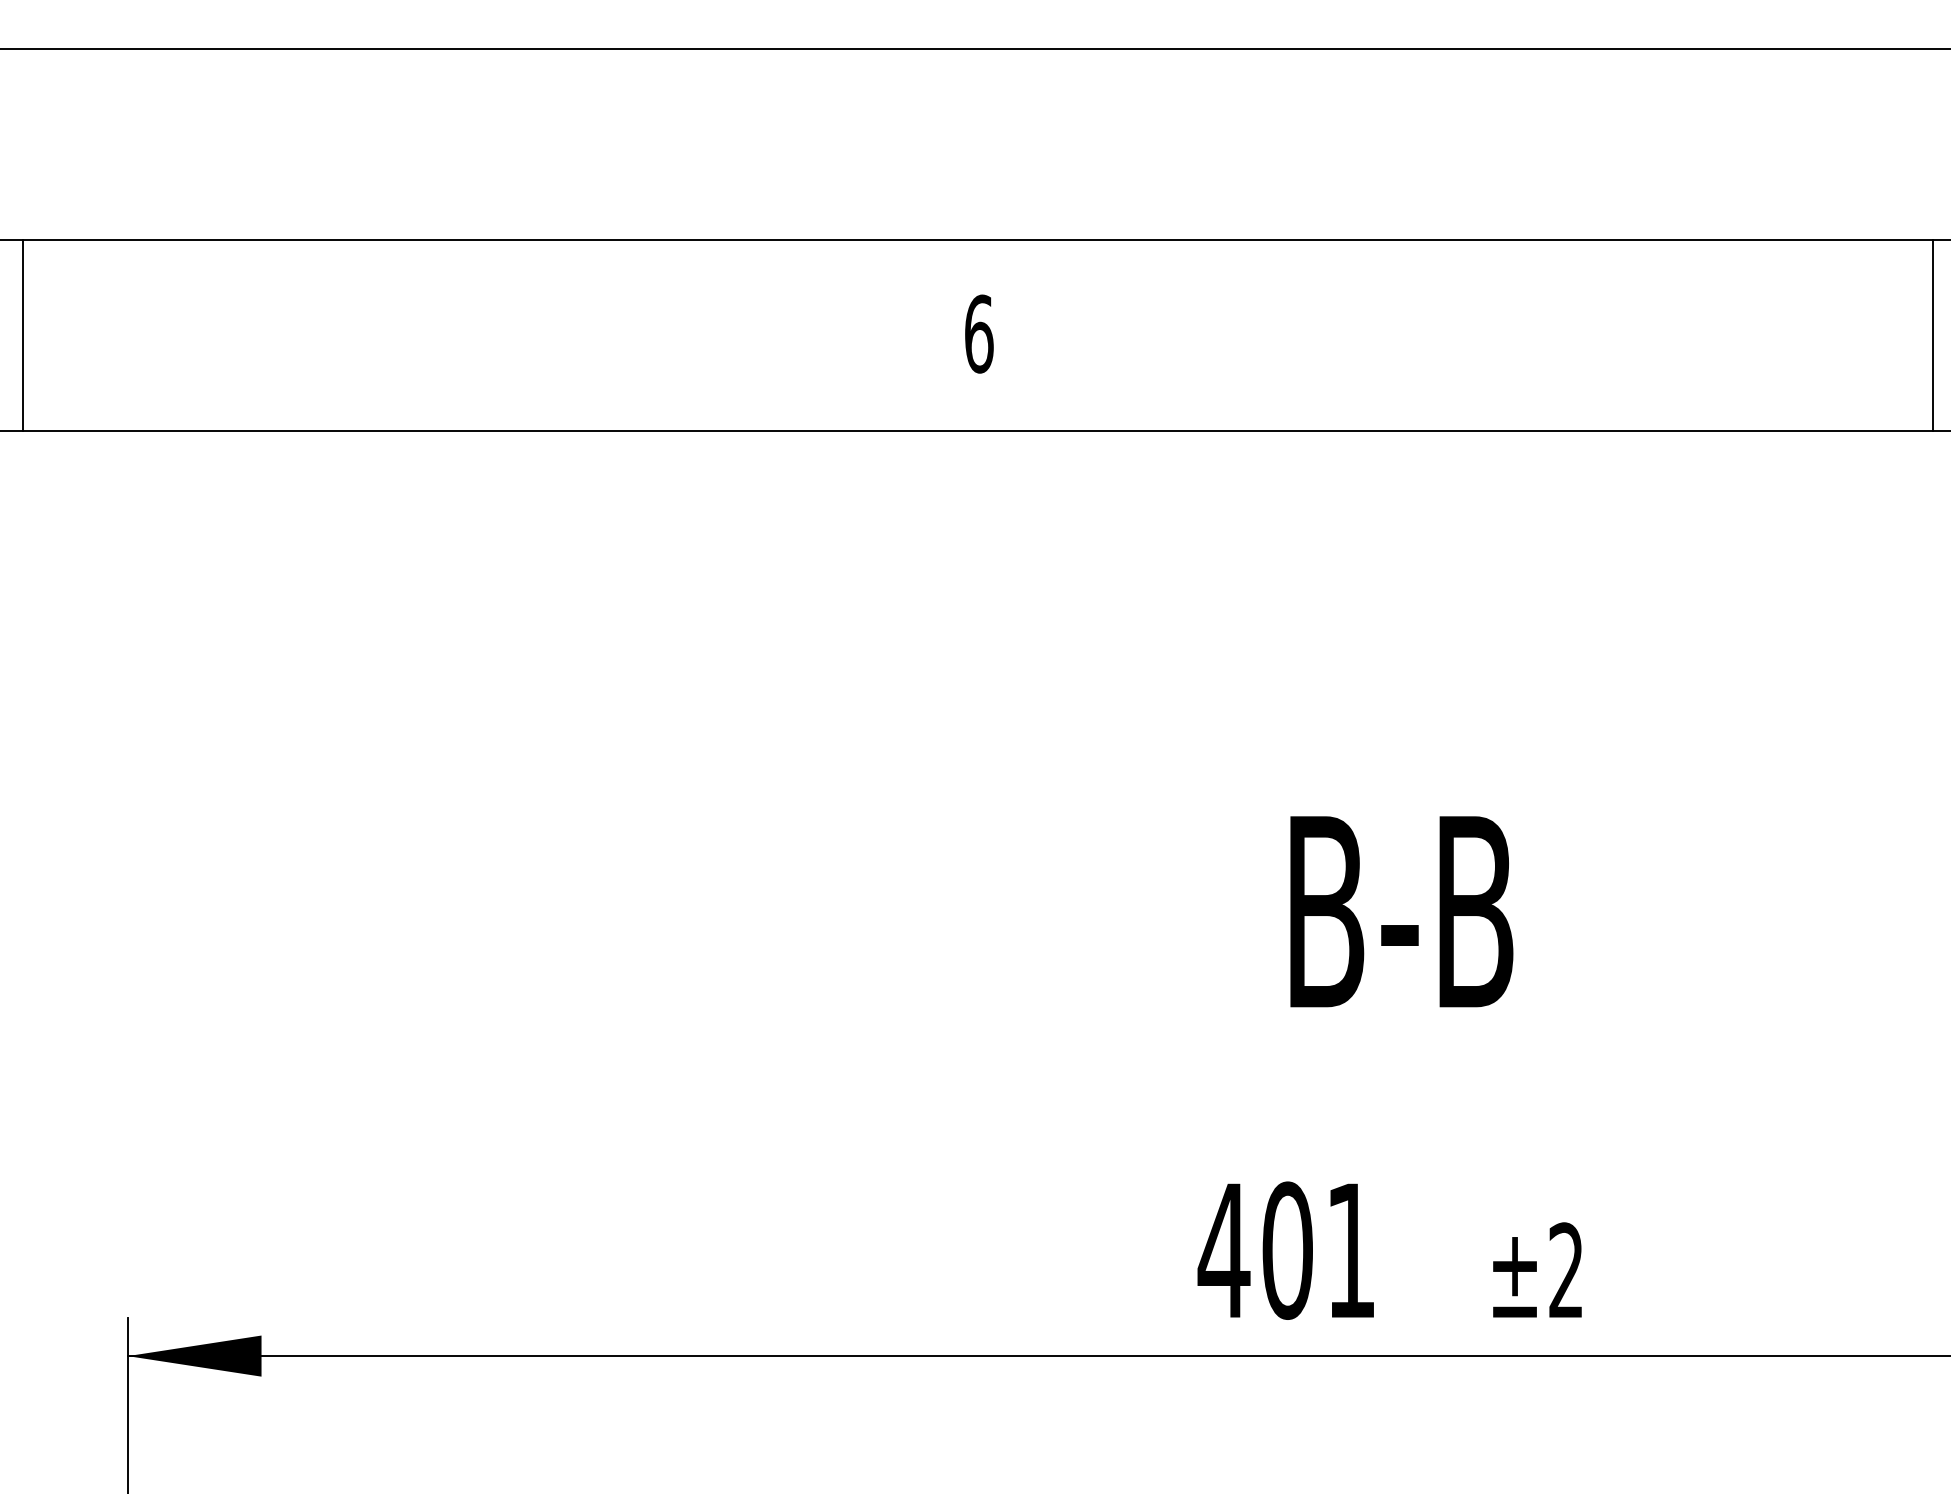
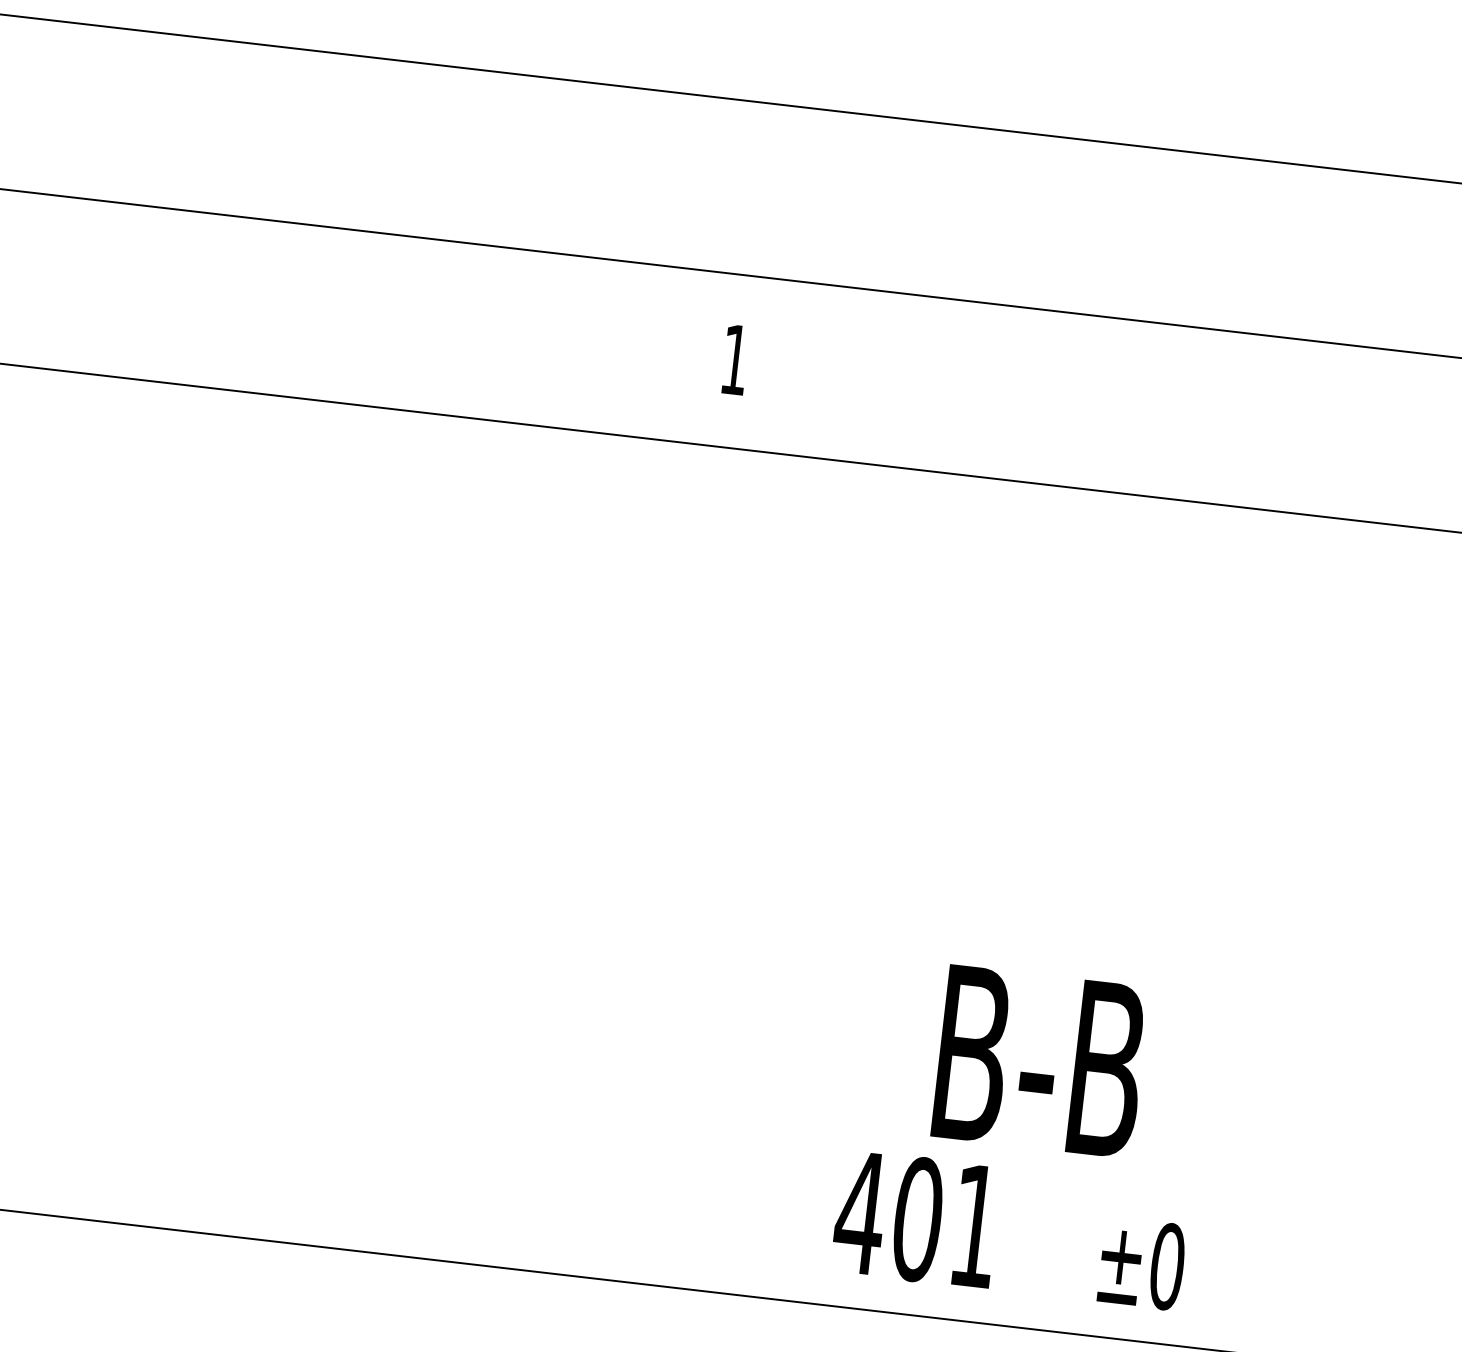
text: (979, 333) -> (735, 359), 6 -> 1
text: (1401, 911) -> (1040, 1061), moved
text: (1566, 1270) -> (1167, 1266), ±2 -> ±0

